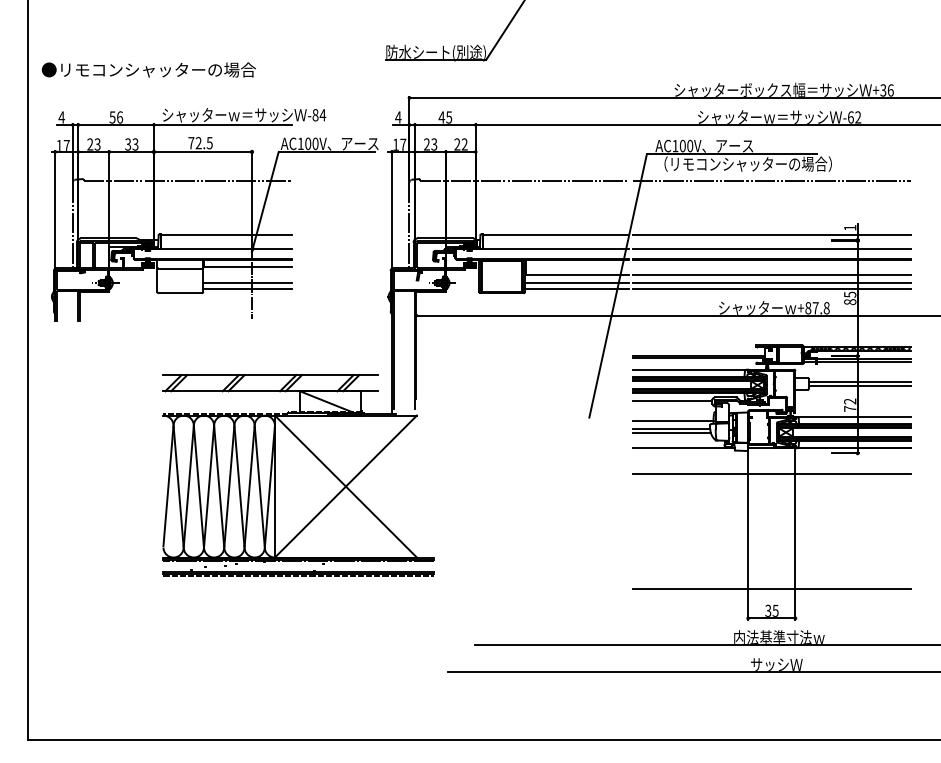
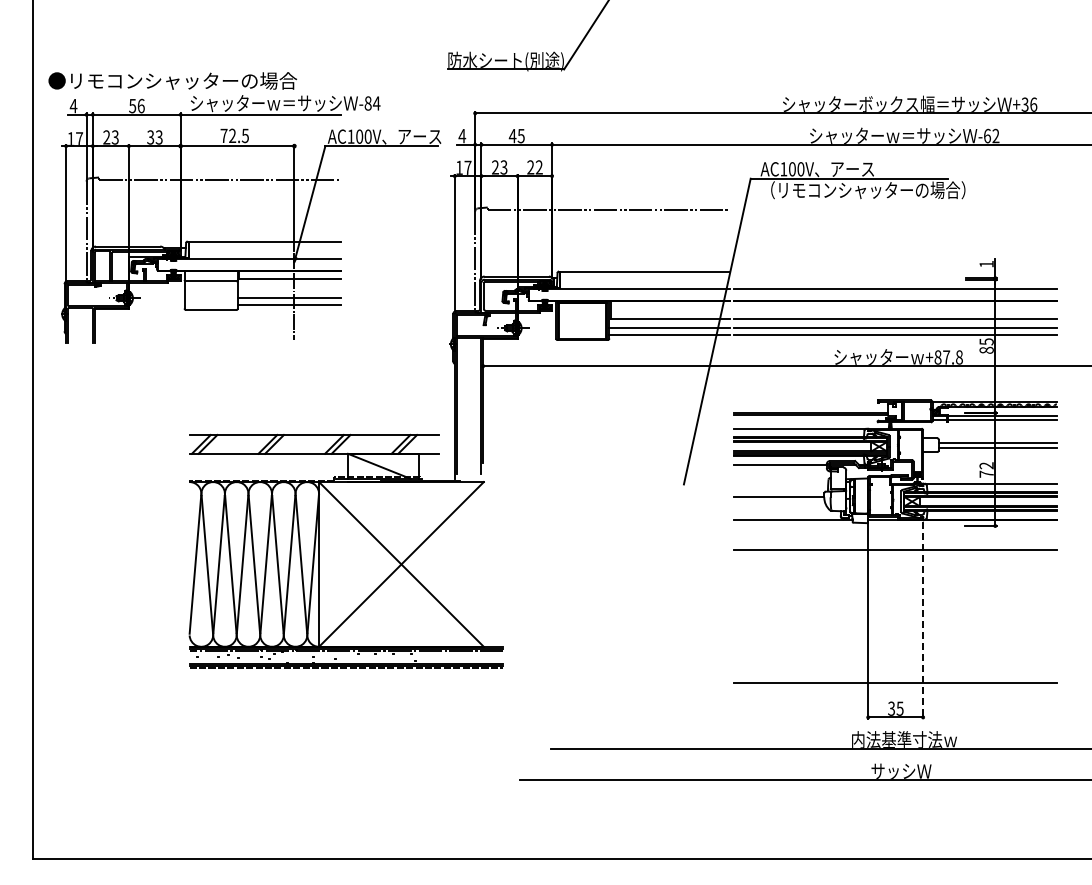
line: (771, 180) -> (895, 209), removed
part: (215, 215) -> (251, 219), moved
line: (771, 234) -> (895, 271), removed
line: (673, 421) -> (781, 488), removed
line: (671, 433) -> (779, 502), removed
line: (795, 535) -> (923, 621), solid -> dashed

